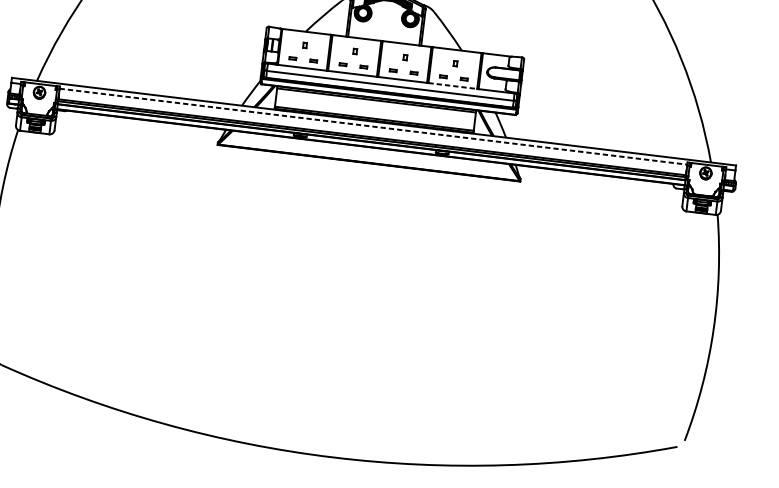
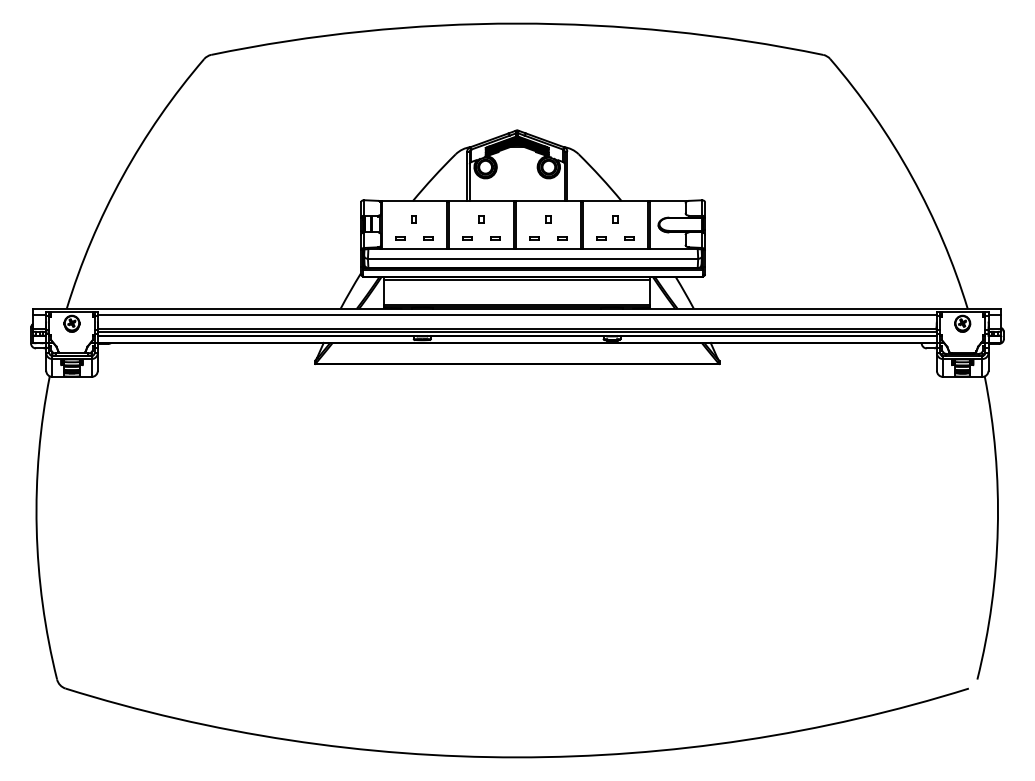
line: (452, 86) -> (615, 249), dashed -> solid
line: (373, 126) -> (517, 315), dashed -> solid

